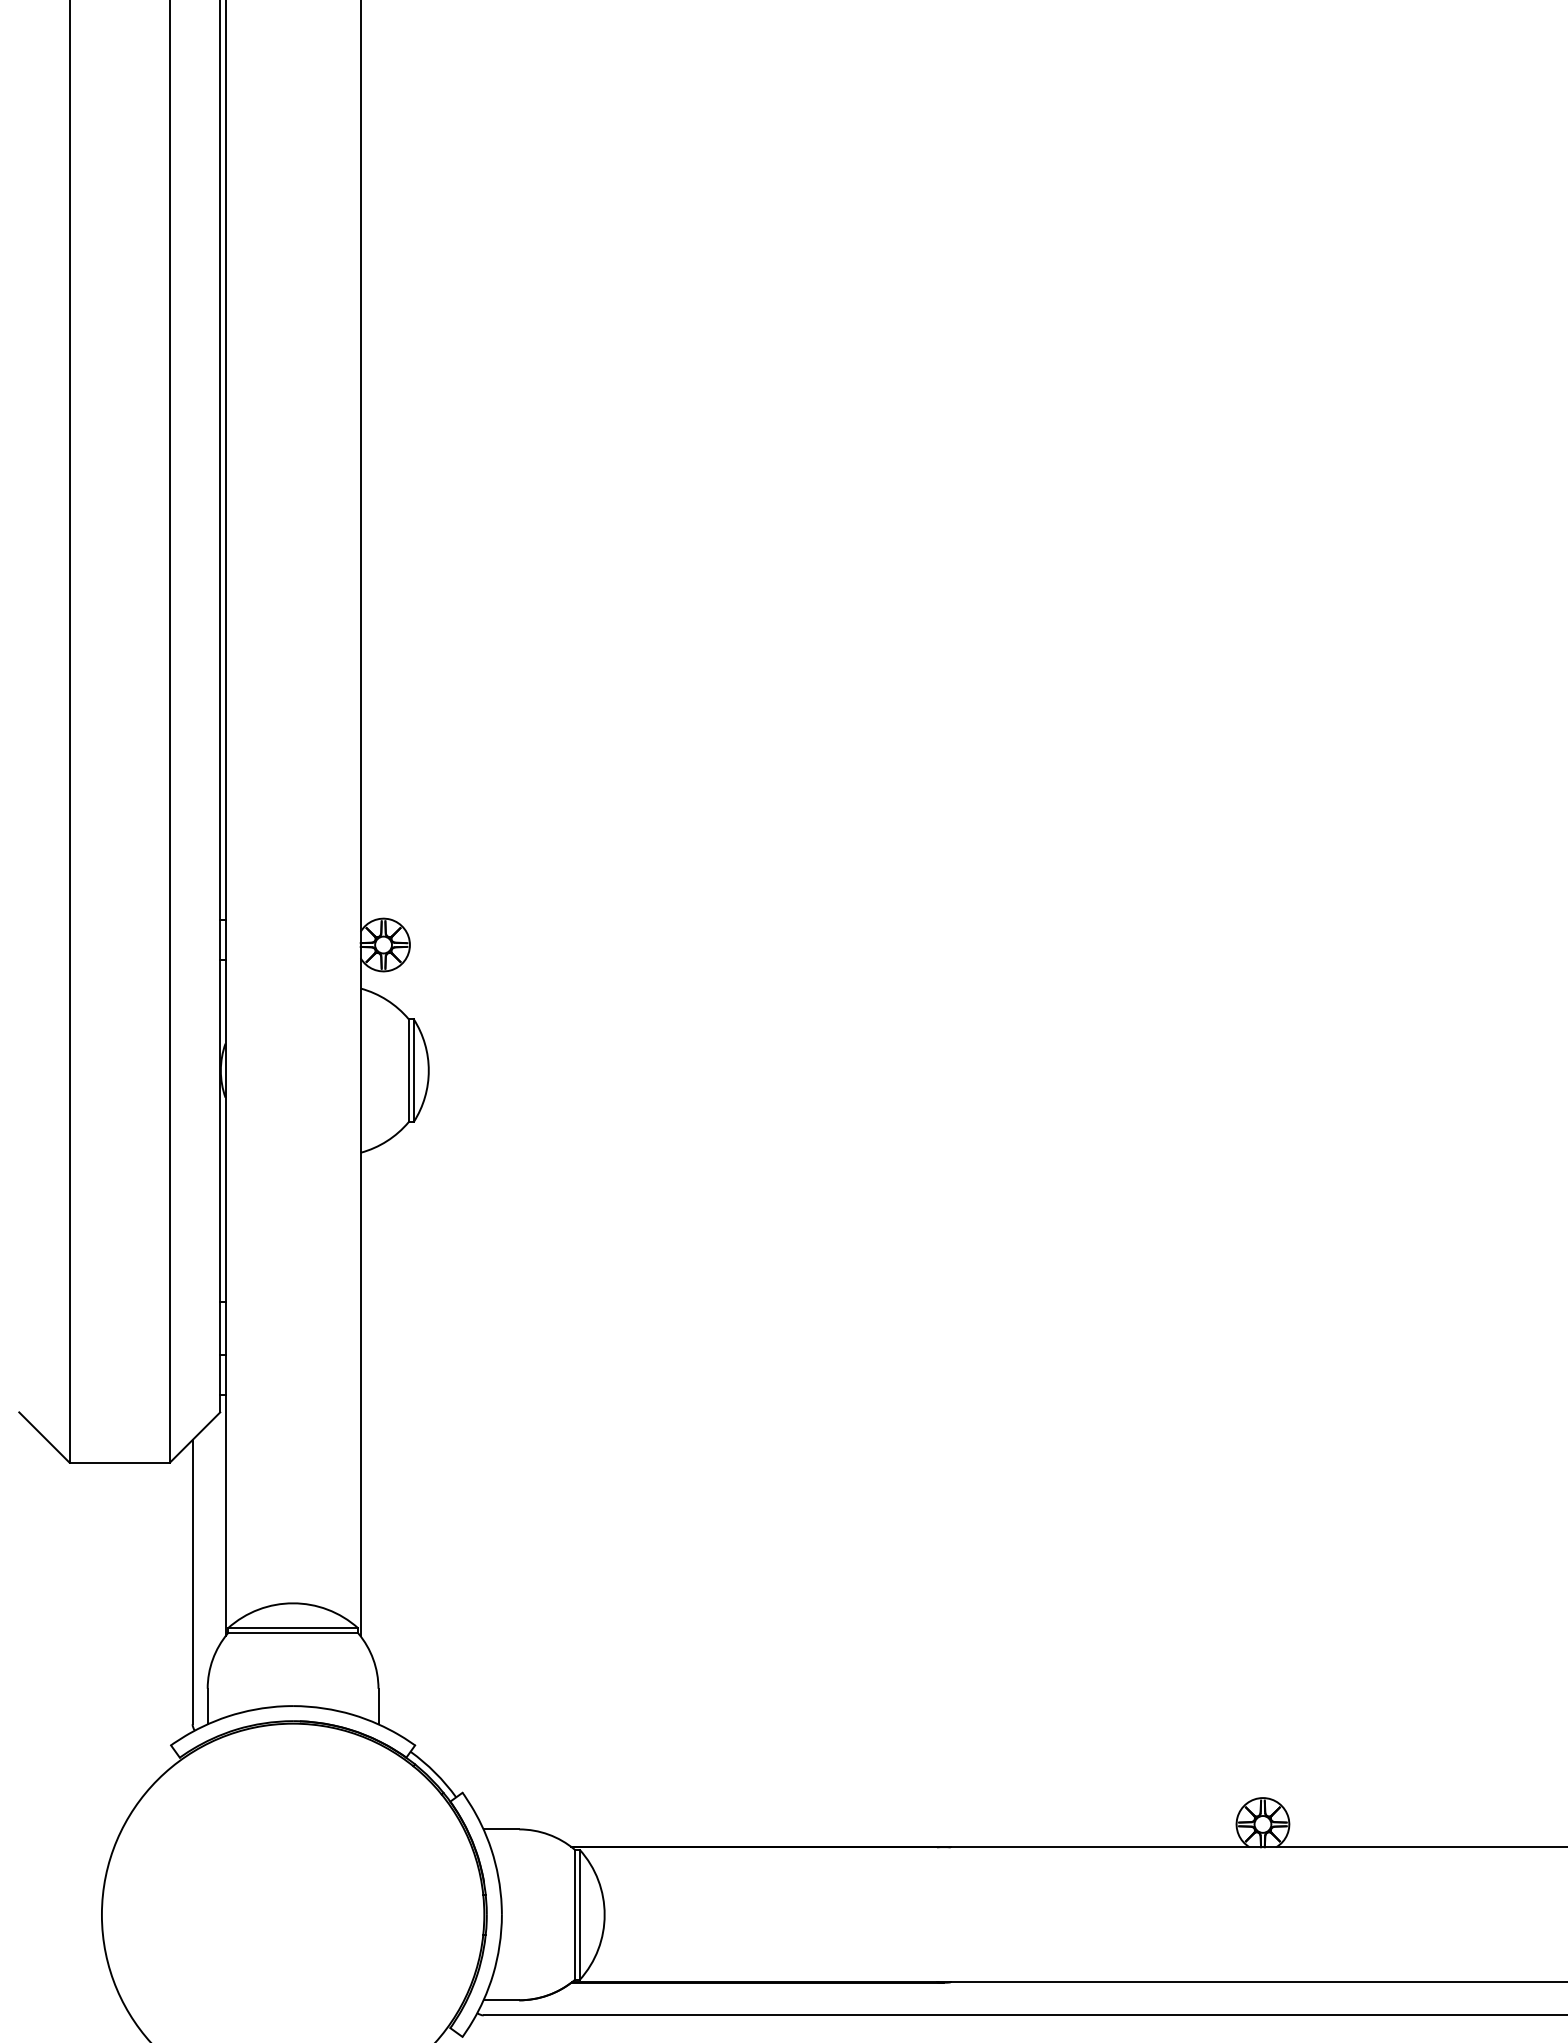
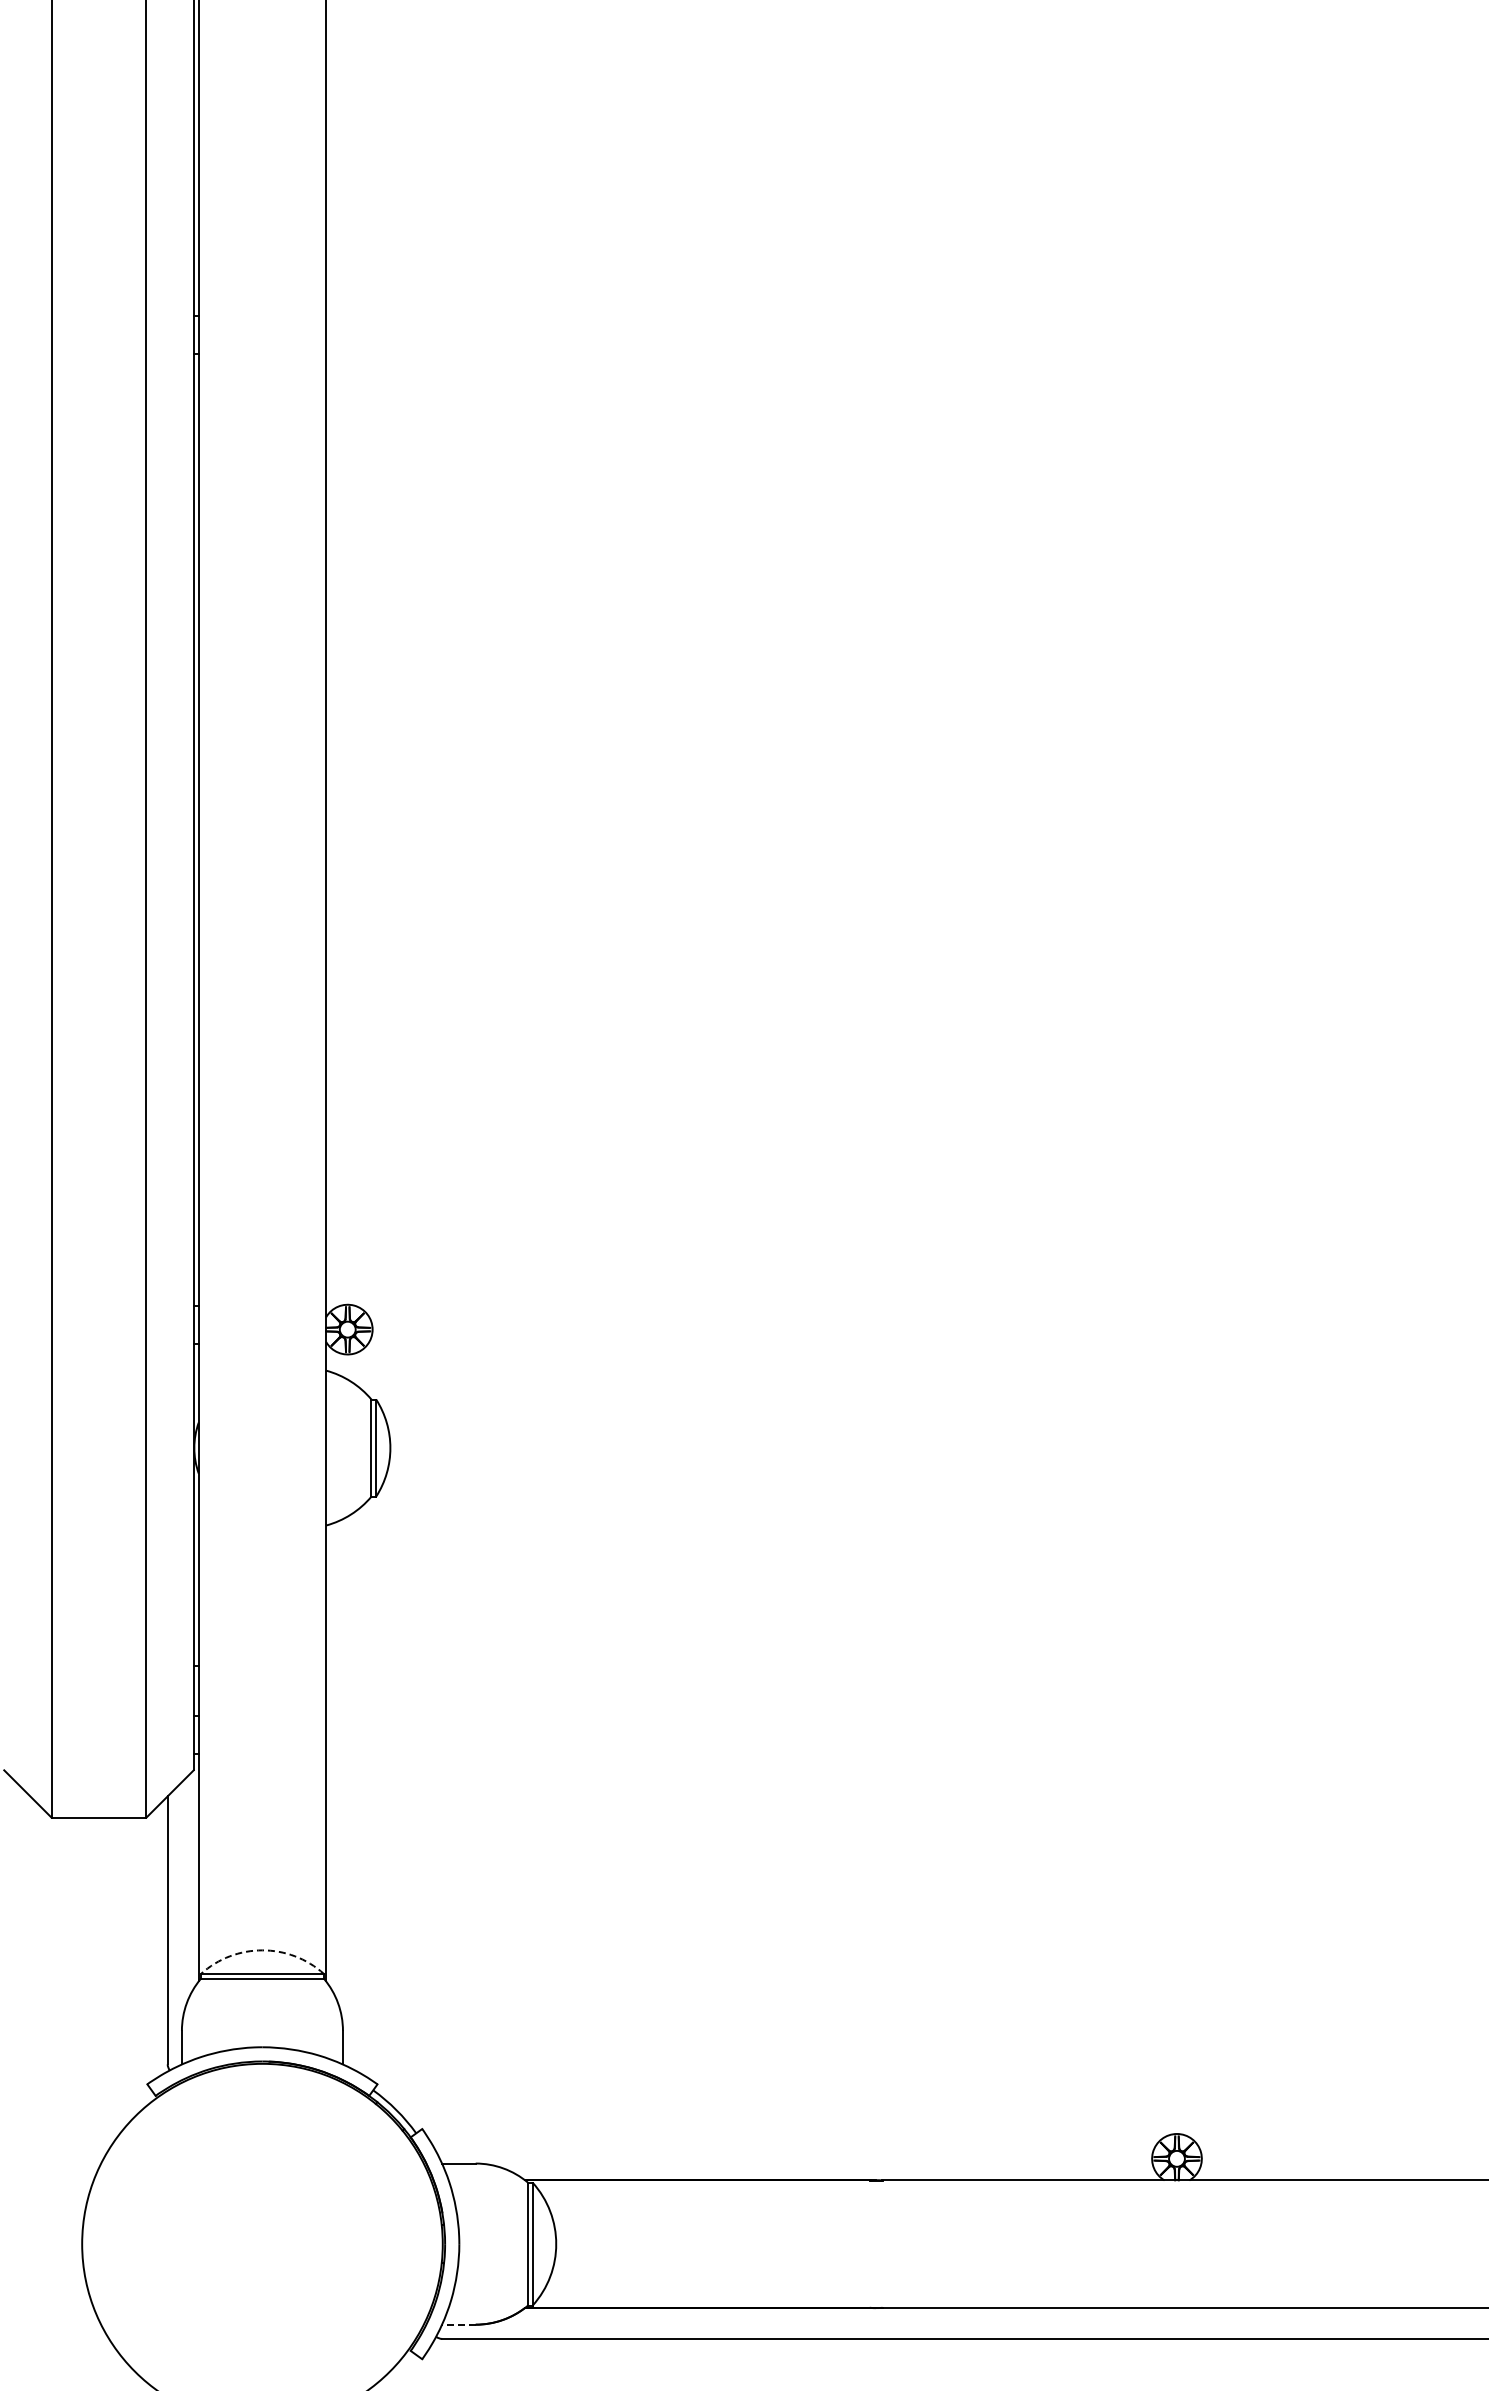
arc: (293, 1603) -> (262, 1950), solid -> dashed
line: (501, 2000) -> (458, 2324), solid -> dashed

